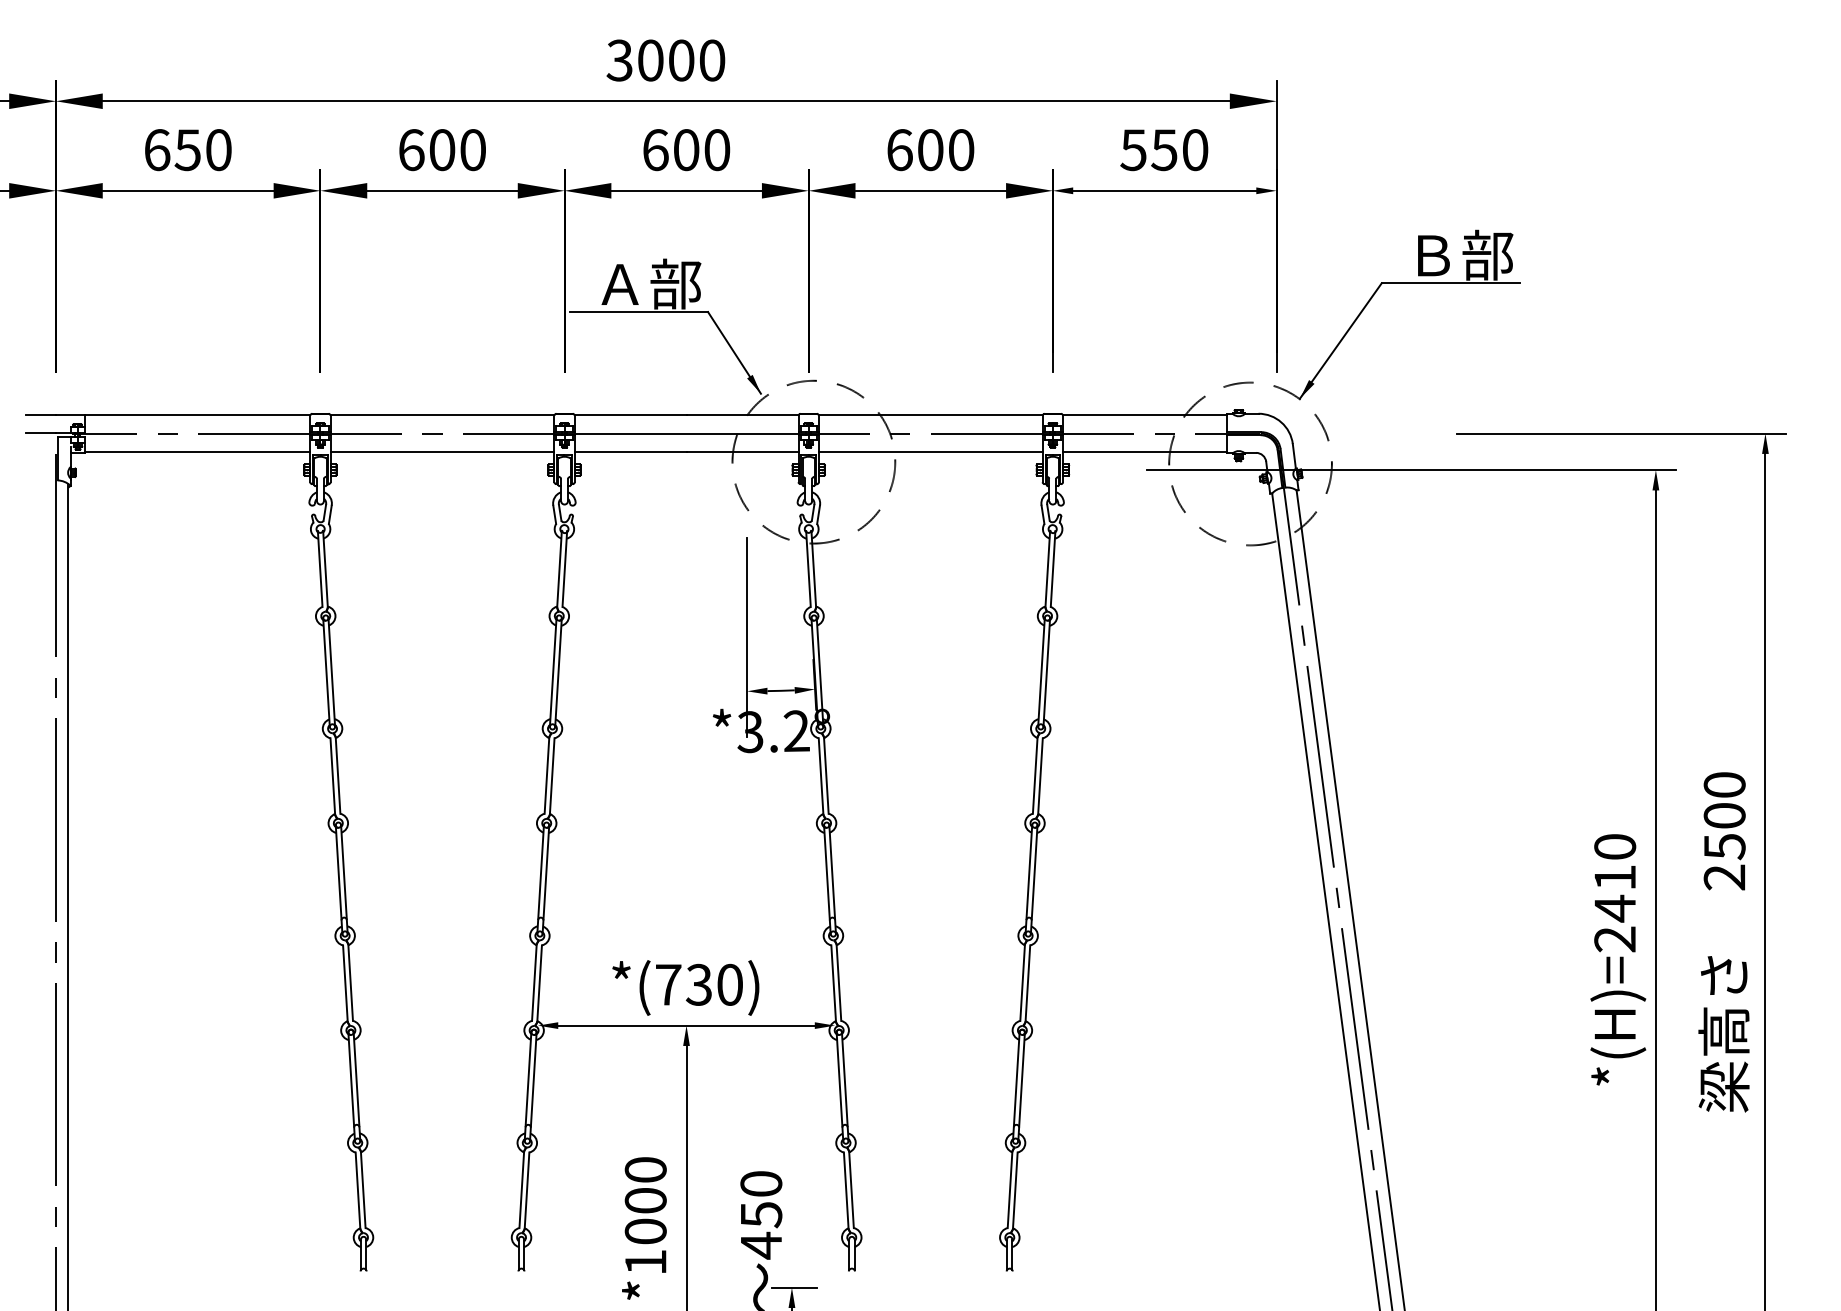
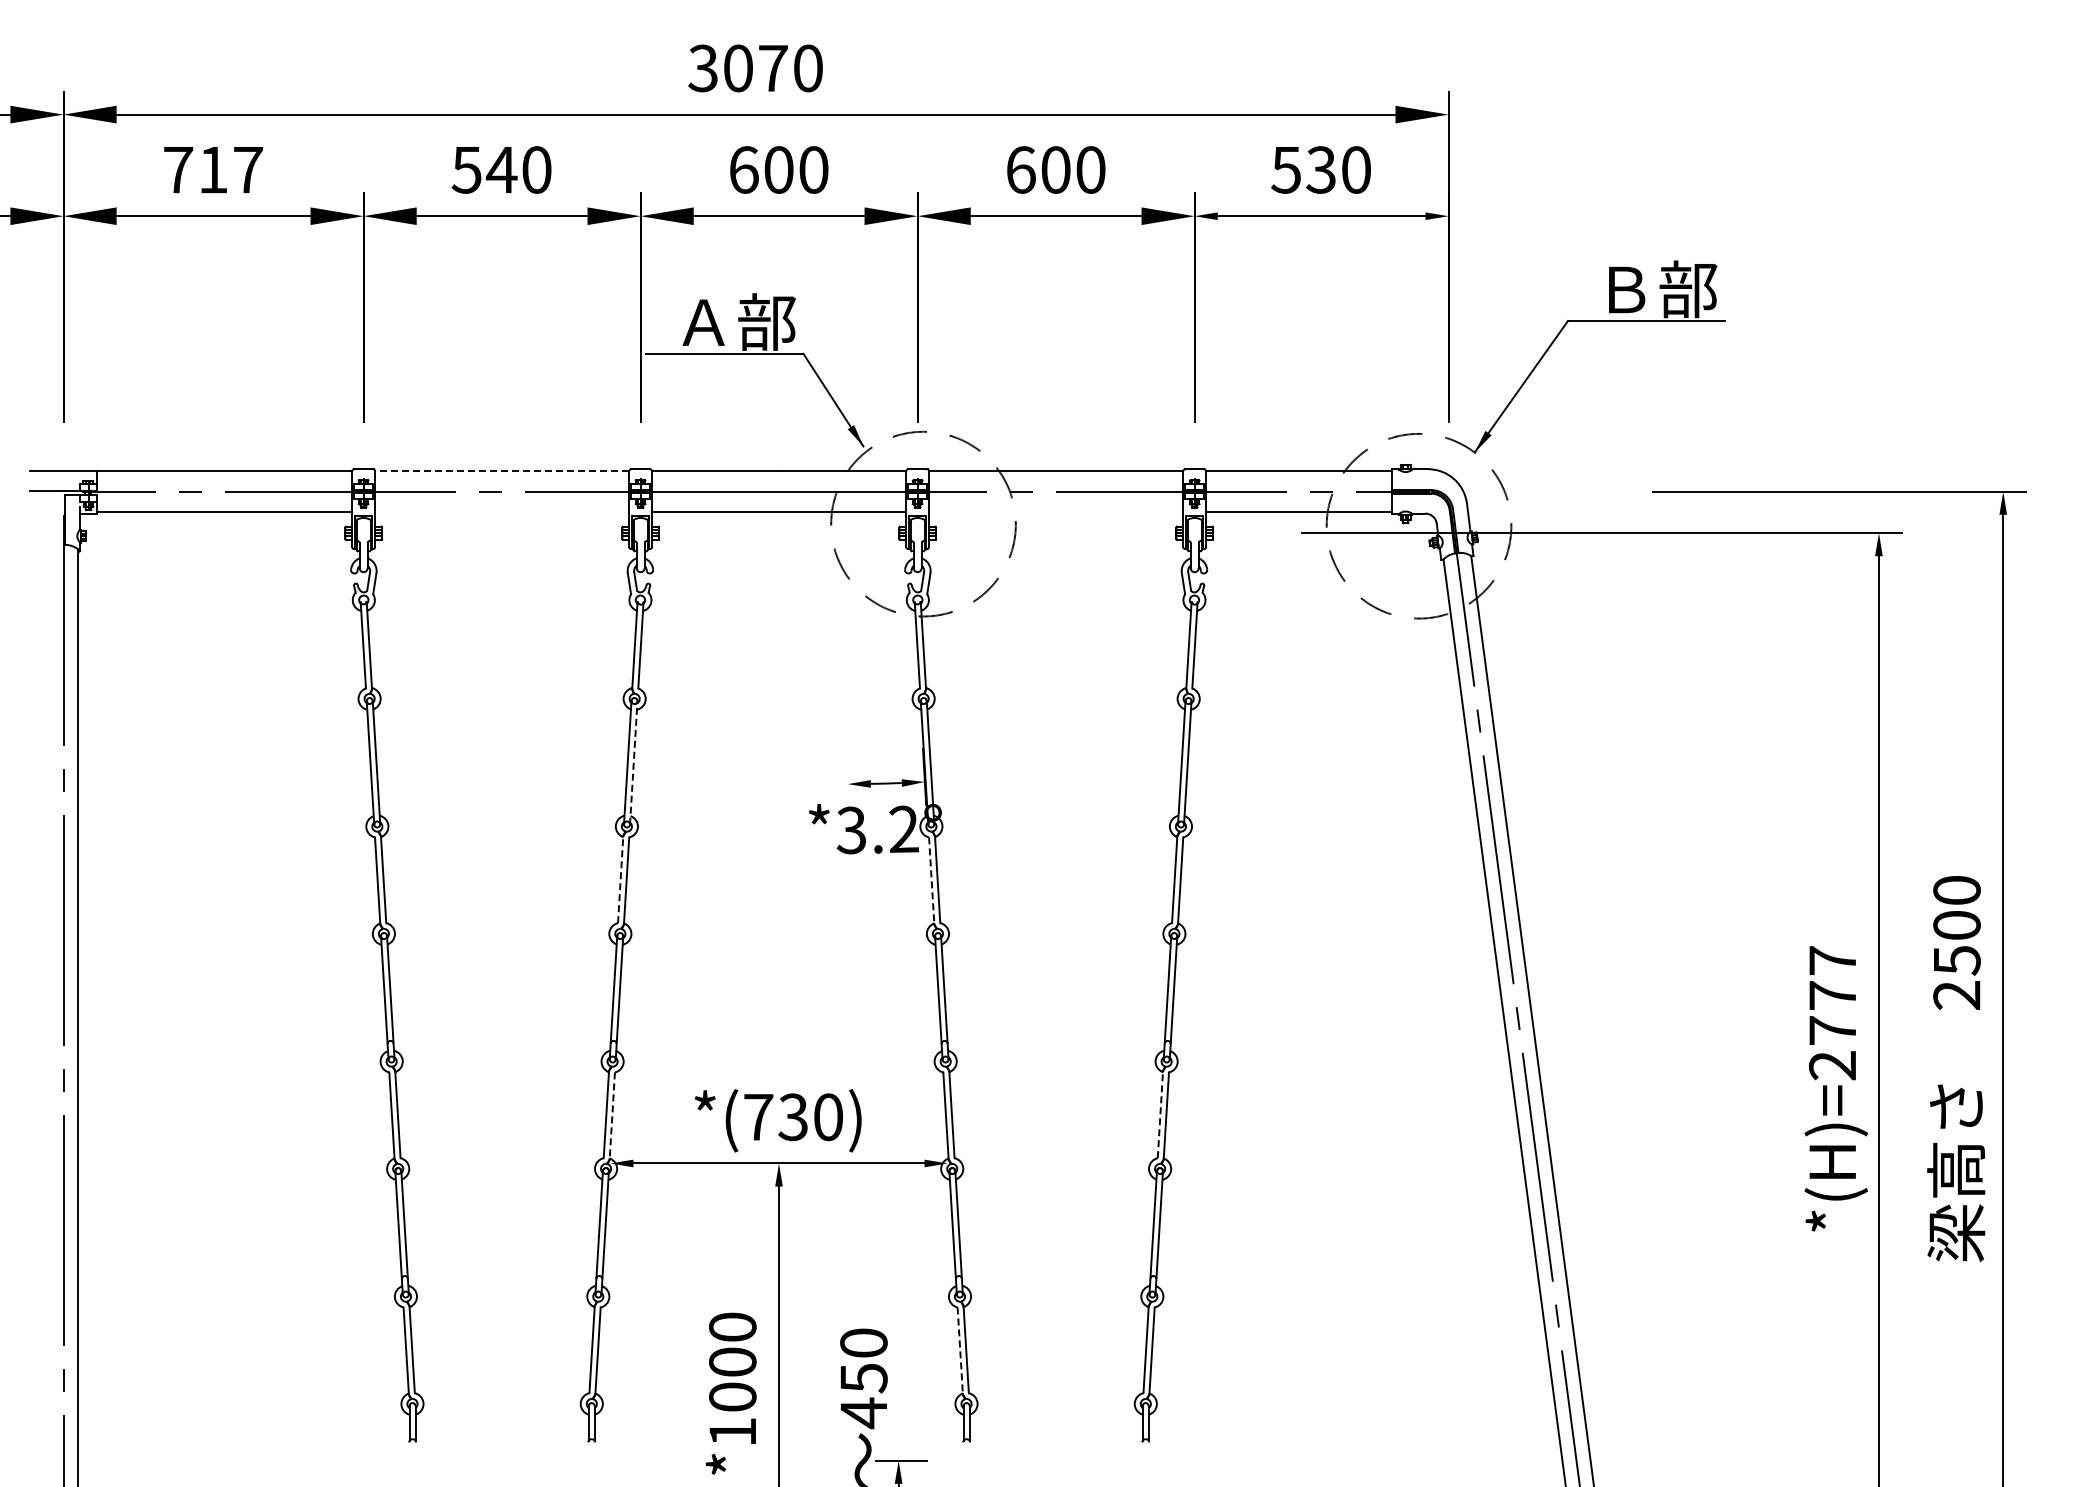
text: (681, 60) -> (773, 68), 3000 -> 3070
text: (188, 149) -> (213, 169), 650 -> 717
text: (426, 149) -> (484, 169), 600 -> 540
text: (1163, 149) -> (1320, 169), 550 -> 530
line: (442, 415) -> (502, 471), solid -> dashed
line: (442, 451) -> (502, 512), removed
line: (931, 451) -> (1056, 512), removed
line: (746, 637) -> (847, 723), removed
line: (558, 672) -> (633, 762), solid -> dashed
line: (546, 775) -> (620, 879), solid -> dashed
line: (820, 776) -> (931, 880), solid -> dashed
text: (1614, 878) -> (1832, 996), *(H)=2410 -> *(H)=2777
line: (1022, 982) -> (1160, 1114), solid -> dashed
line: (539, 983) -> (612, 1115), solid -> dashed
line: (846, 1191) -> (960, 1351), solid -> dashed

